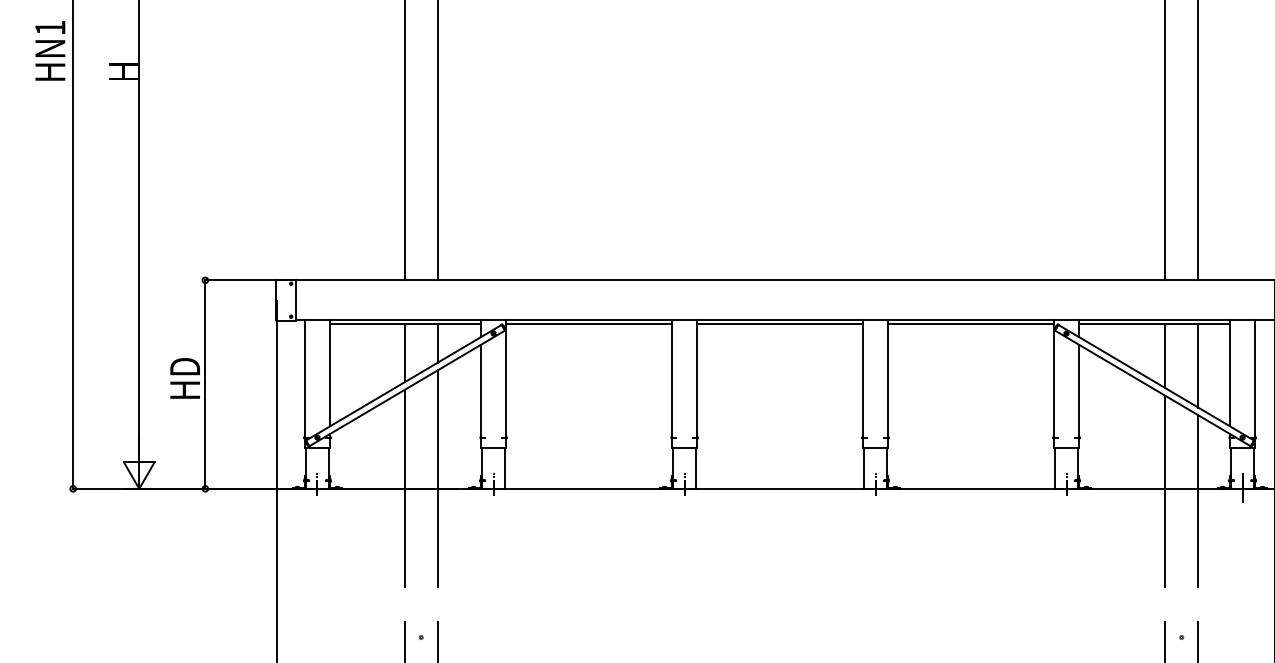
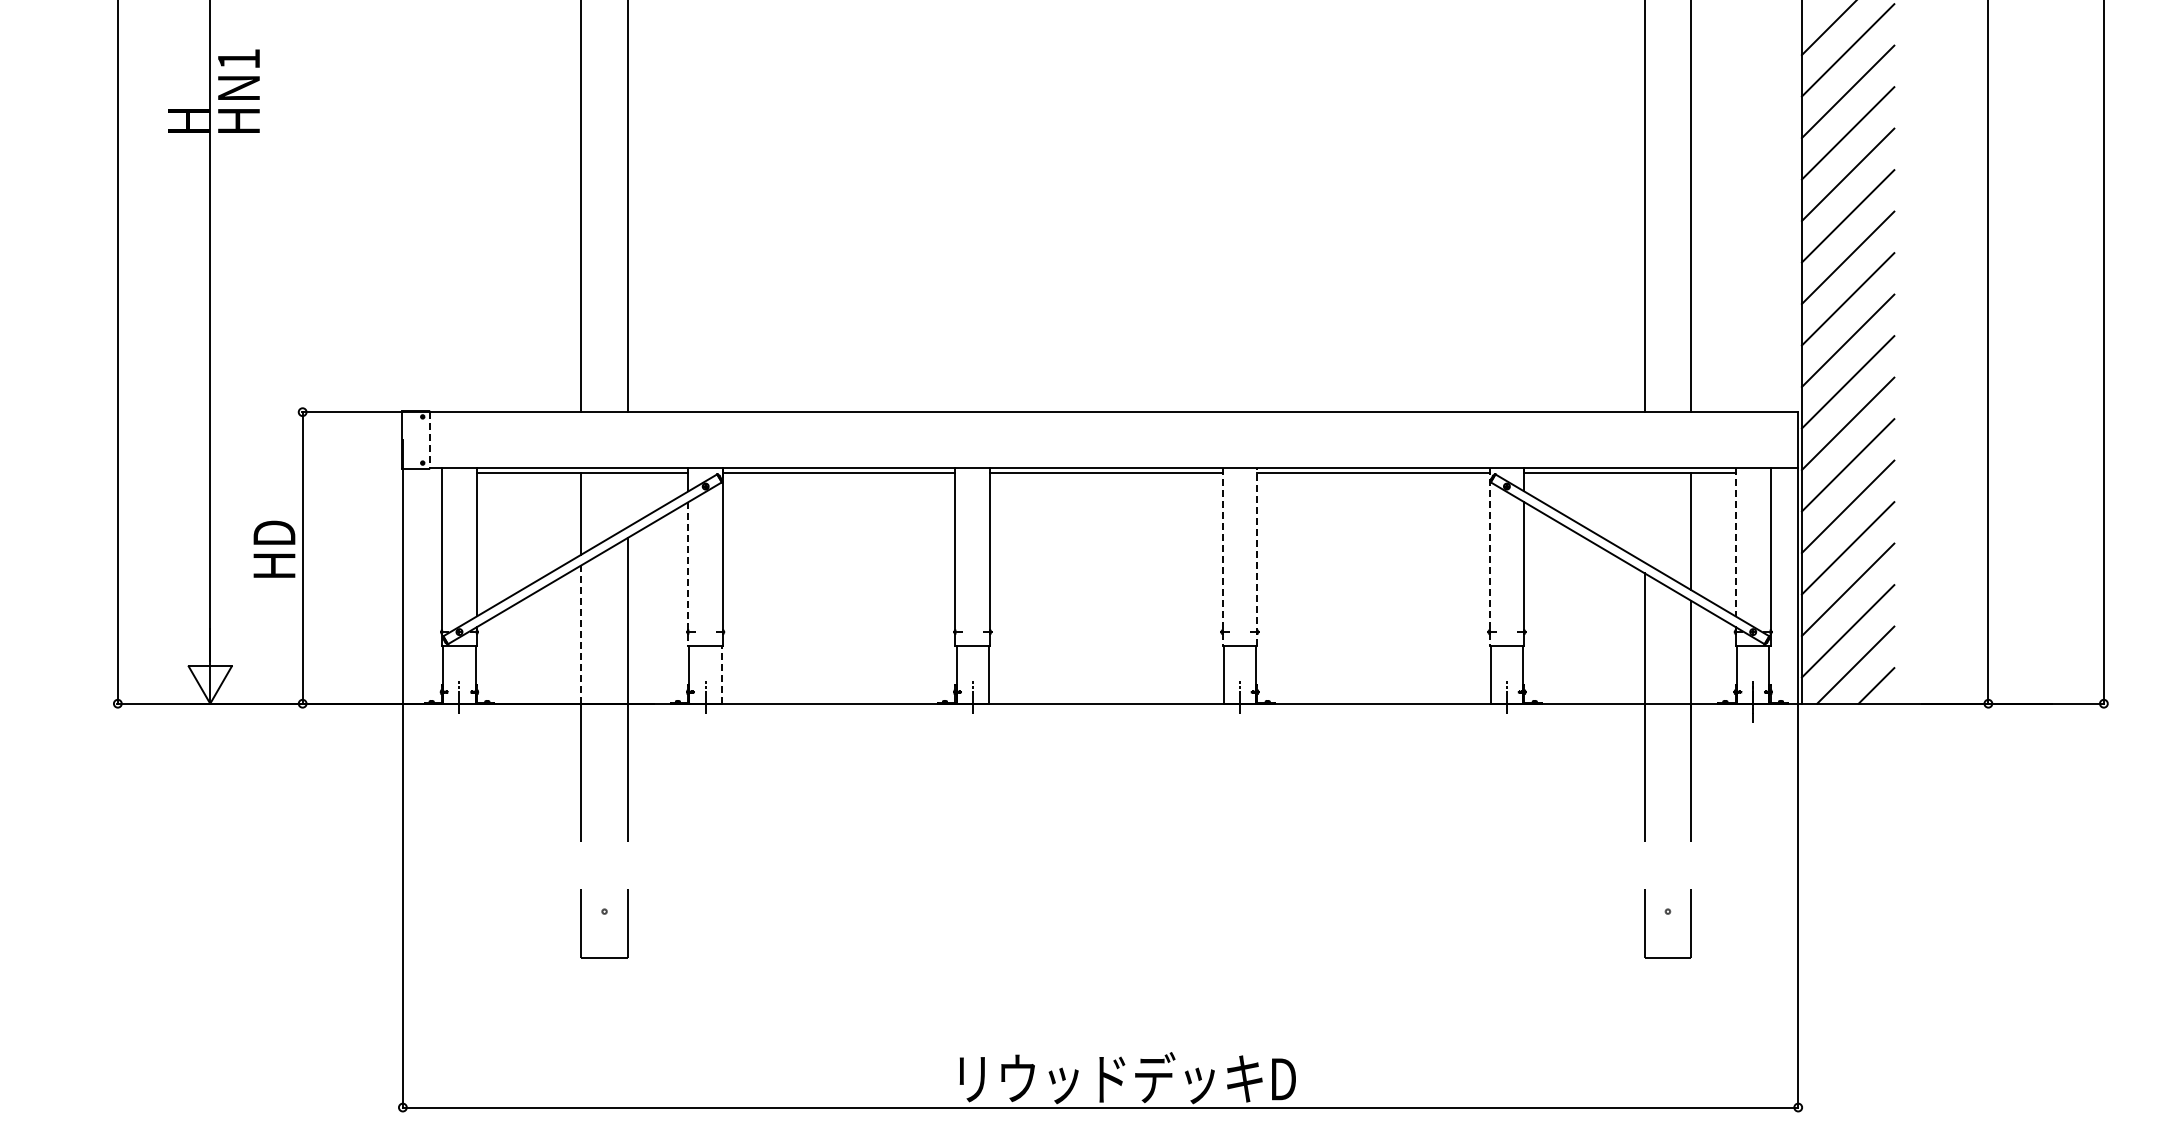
text: (50, 50) -> (238, 90), moved
line: (296, 300) -> (429, 440), solid -> dashed
line: (437, 342) -> (627, 499), removed
line: (1164, 355) -> (1644, 517), removed
line: (1229, 373) -> (1735, 542), solid -> dashed
line: (888, 383) -> (1257, 556), solid -> dashed
line: (863, 384) -> (1222, 557), solid -> dashed
line: (1054, 384) -> (1489, 557), solid -> dashed
line: (481, 396) -> (688, 574), solid -> dashed
line: (404, 440) -> (581, 635), solid -> dashed
line: (505, 467) -> (722, 674), solid -> dashed

